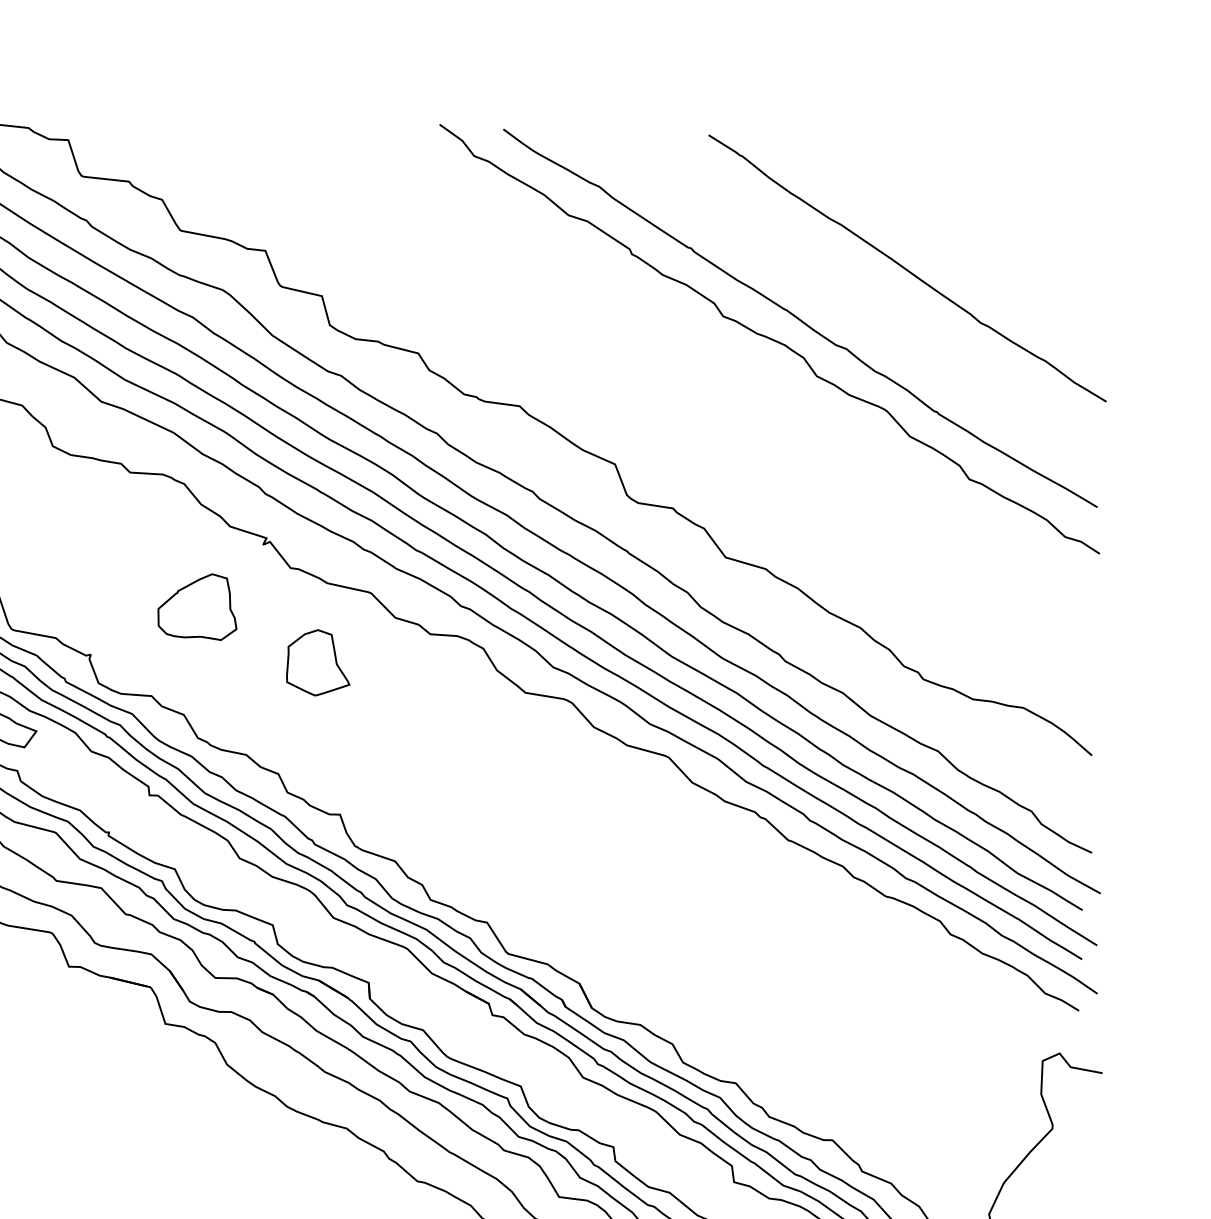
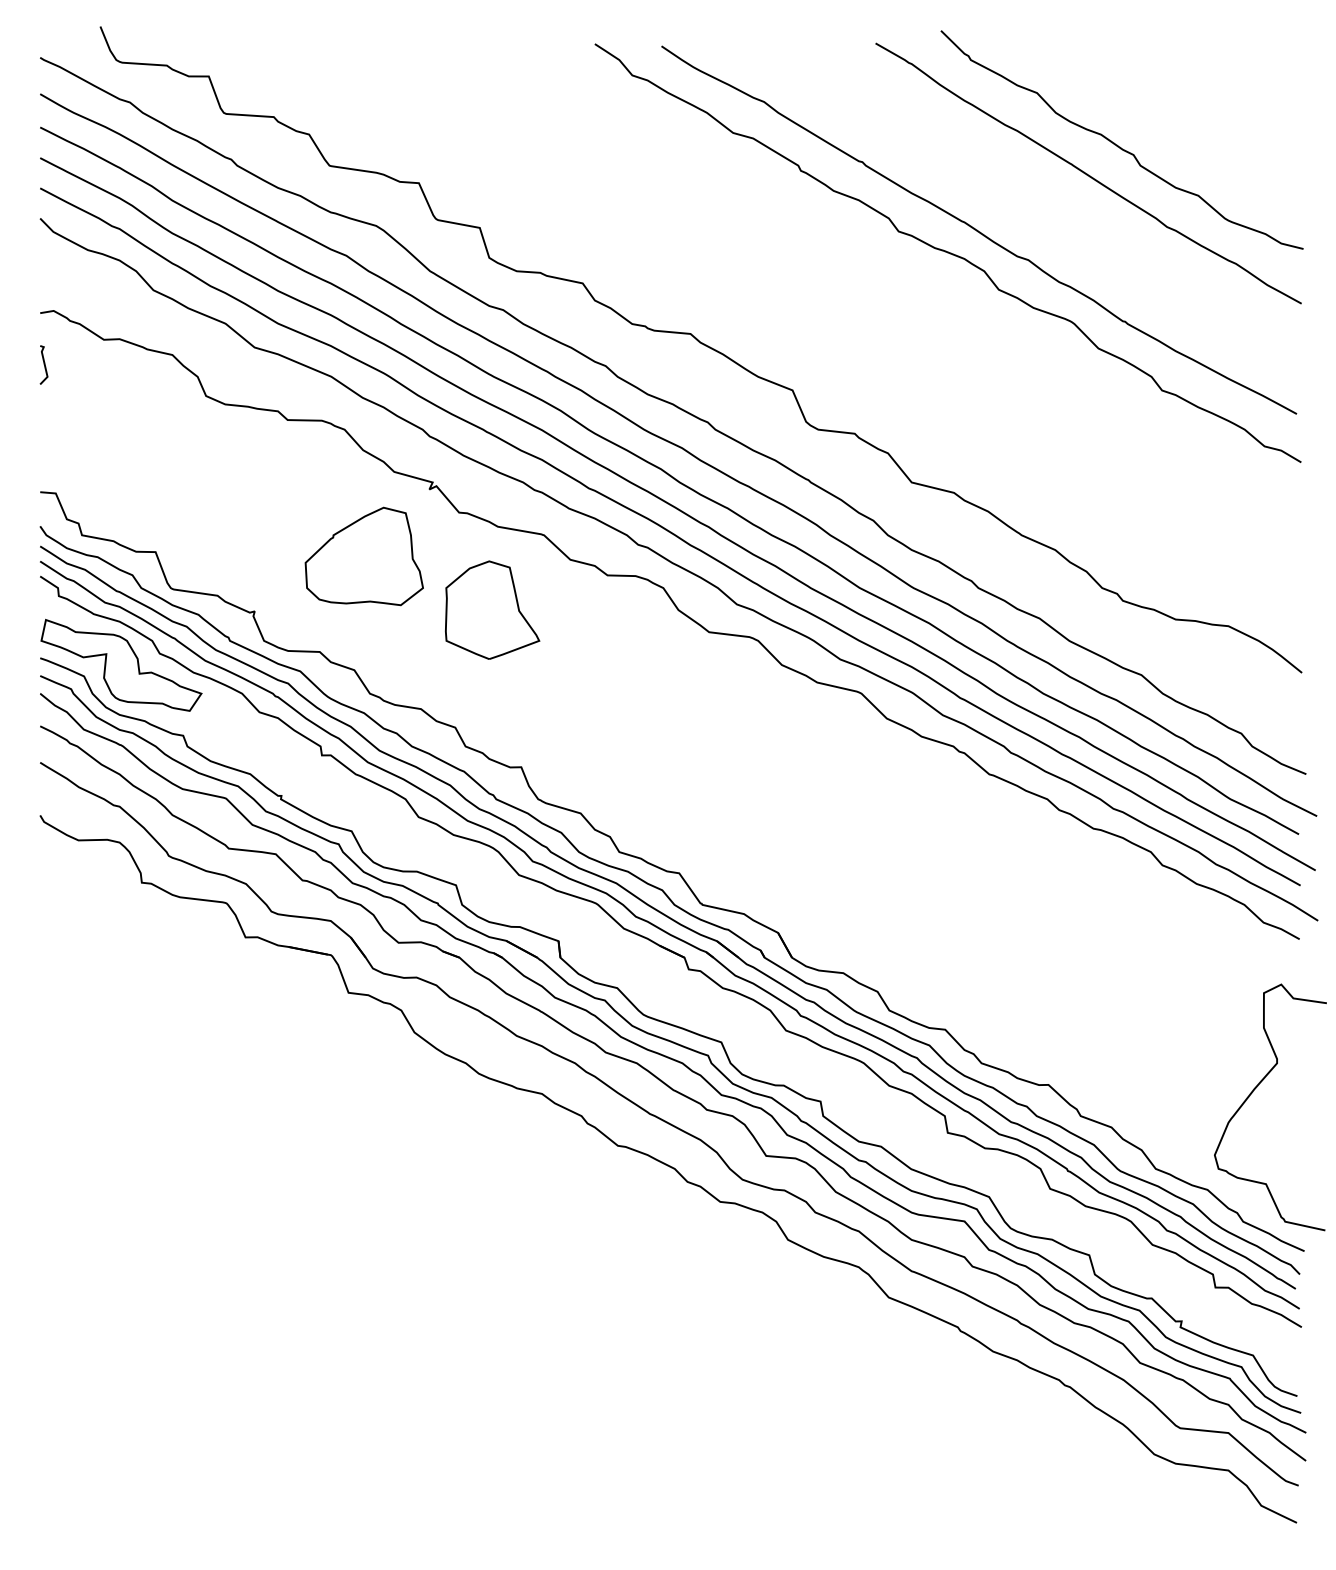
curve: (936, 241) -> (1117, 144), added
part: (197, 606) -> (363, 556), size x1.43
part: (318, 662) -> (492, 609), size x1.43

